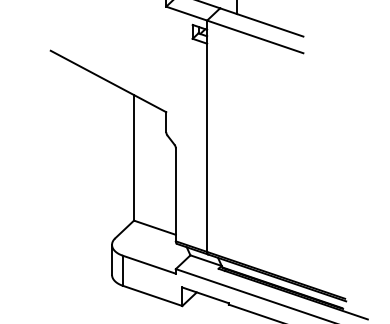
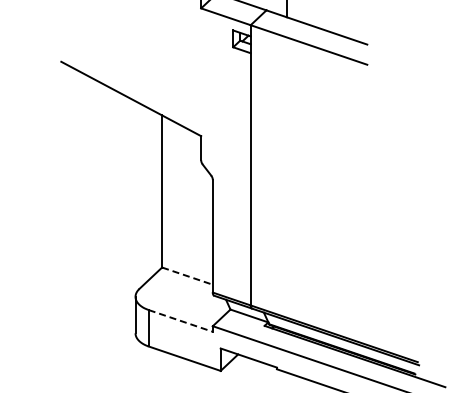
line: (154, 228) -> (187, 276), solid -> dashed
line: (149, 264) -> (180, 320), solid -> dashed

